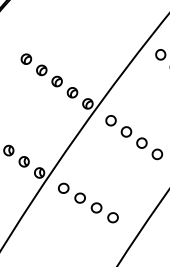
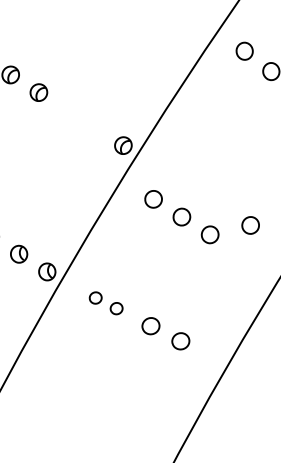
part: (64, 86) -> (80, 118), removed
part: (126, 131) -> (181, 216), moved
part: (71, 192) -> (105, 302), size x0.7

